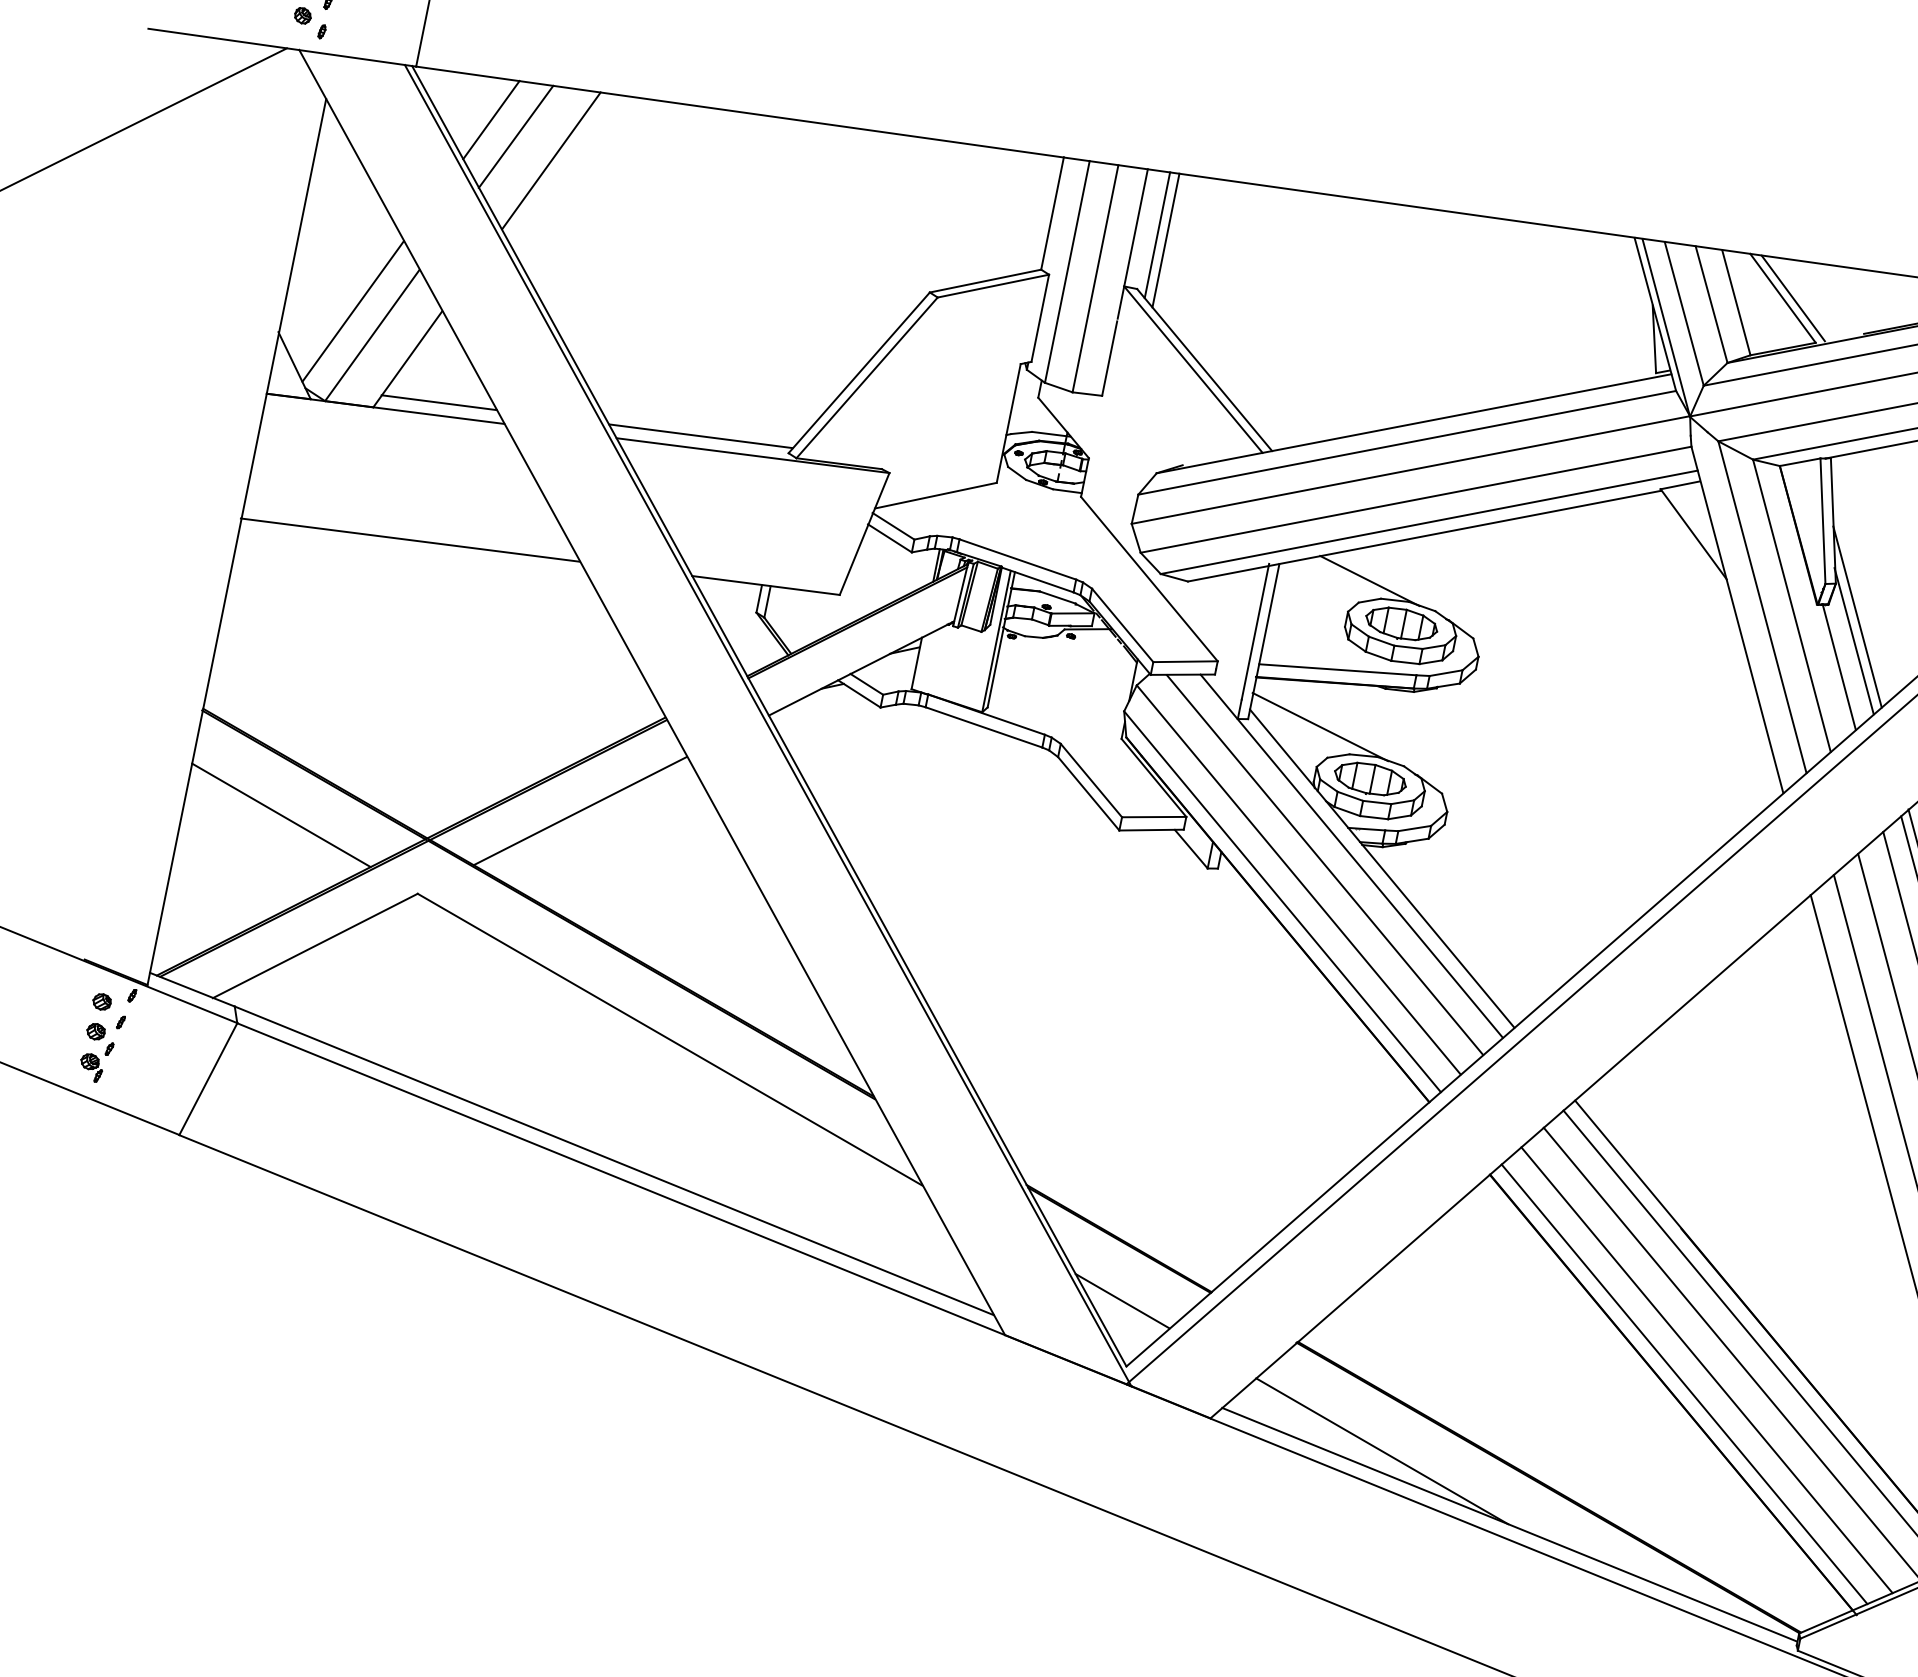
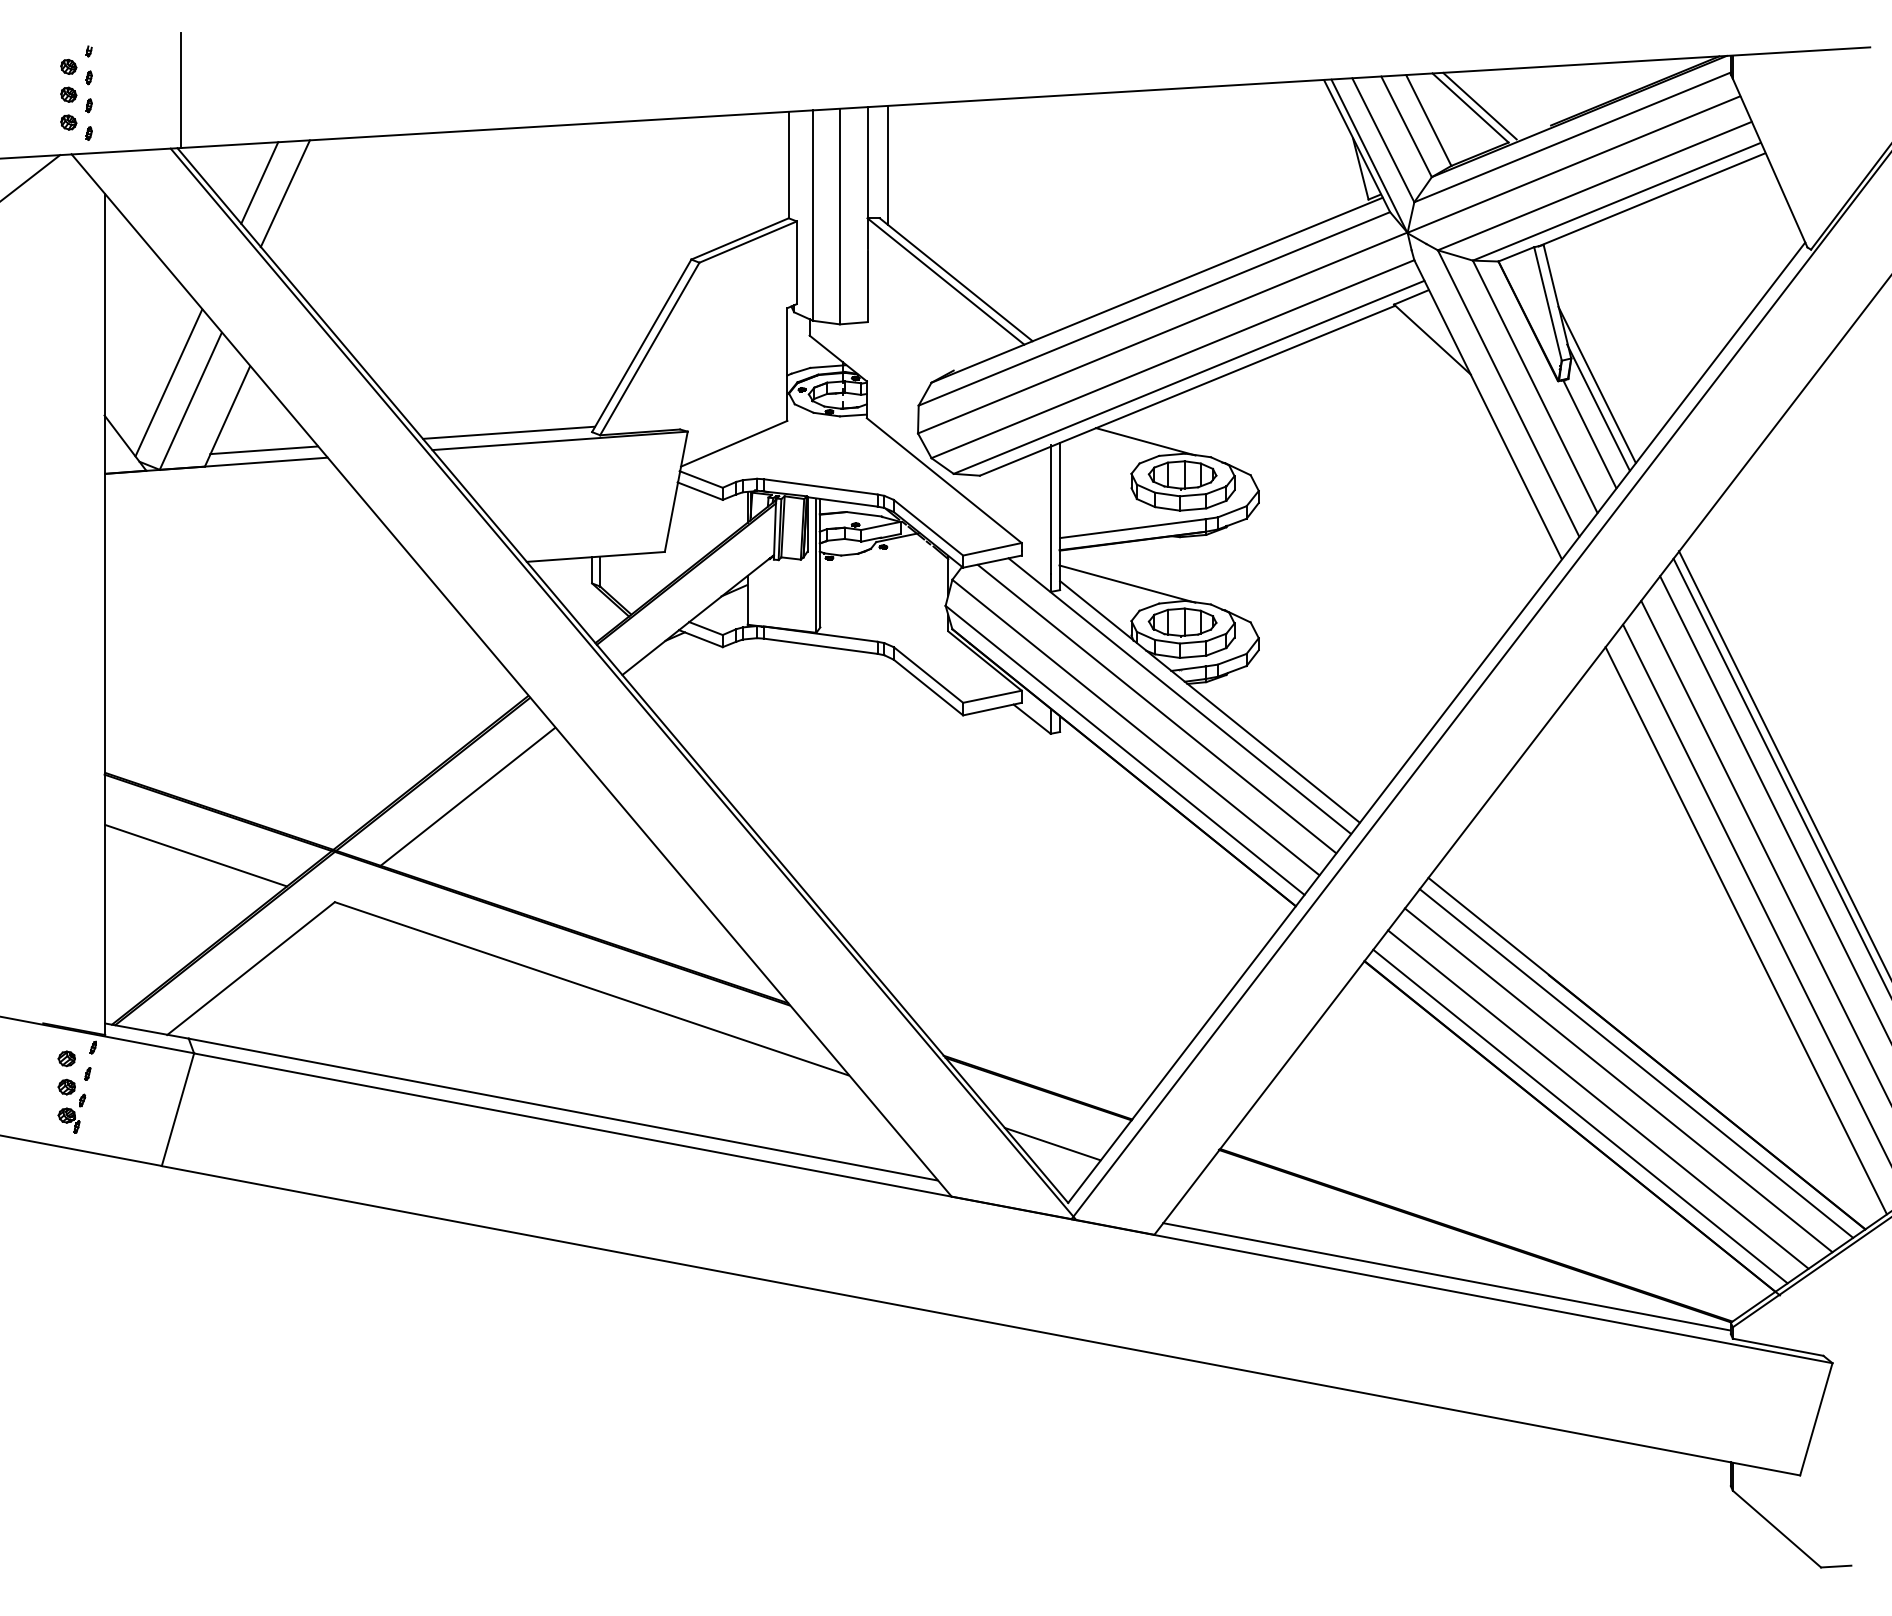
line: (551, 160) -> (321, 208), removed
line: (1166, 240) -> (897, 168), removed
line: (409, 539) -> (262, 580), removed
line: (1381, 1450) -> (1316, 1232), removed

